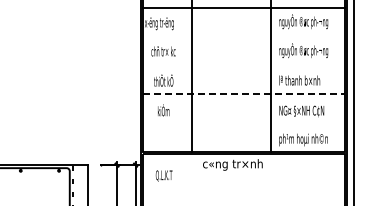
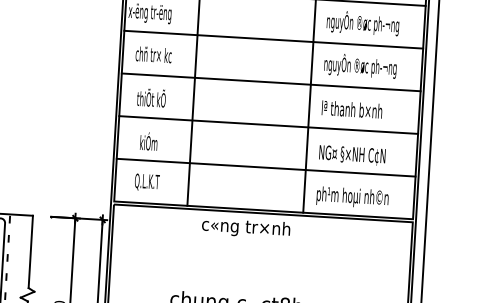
line: (243, 36) -> (273, 39), added
line: (243, 65) -> (270, 82), added
line: (244, 94) -> (269, 125), dashed -> solid
line: (243, 123) -> (265, 168), added
text: (163, 175) -> (146, 181), moved

